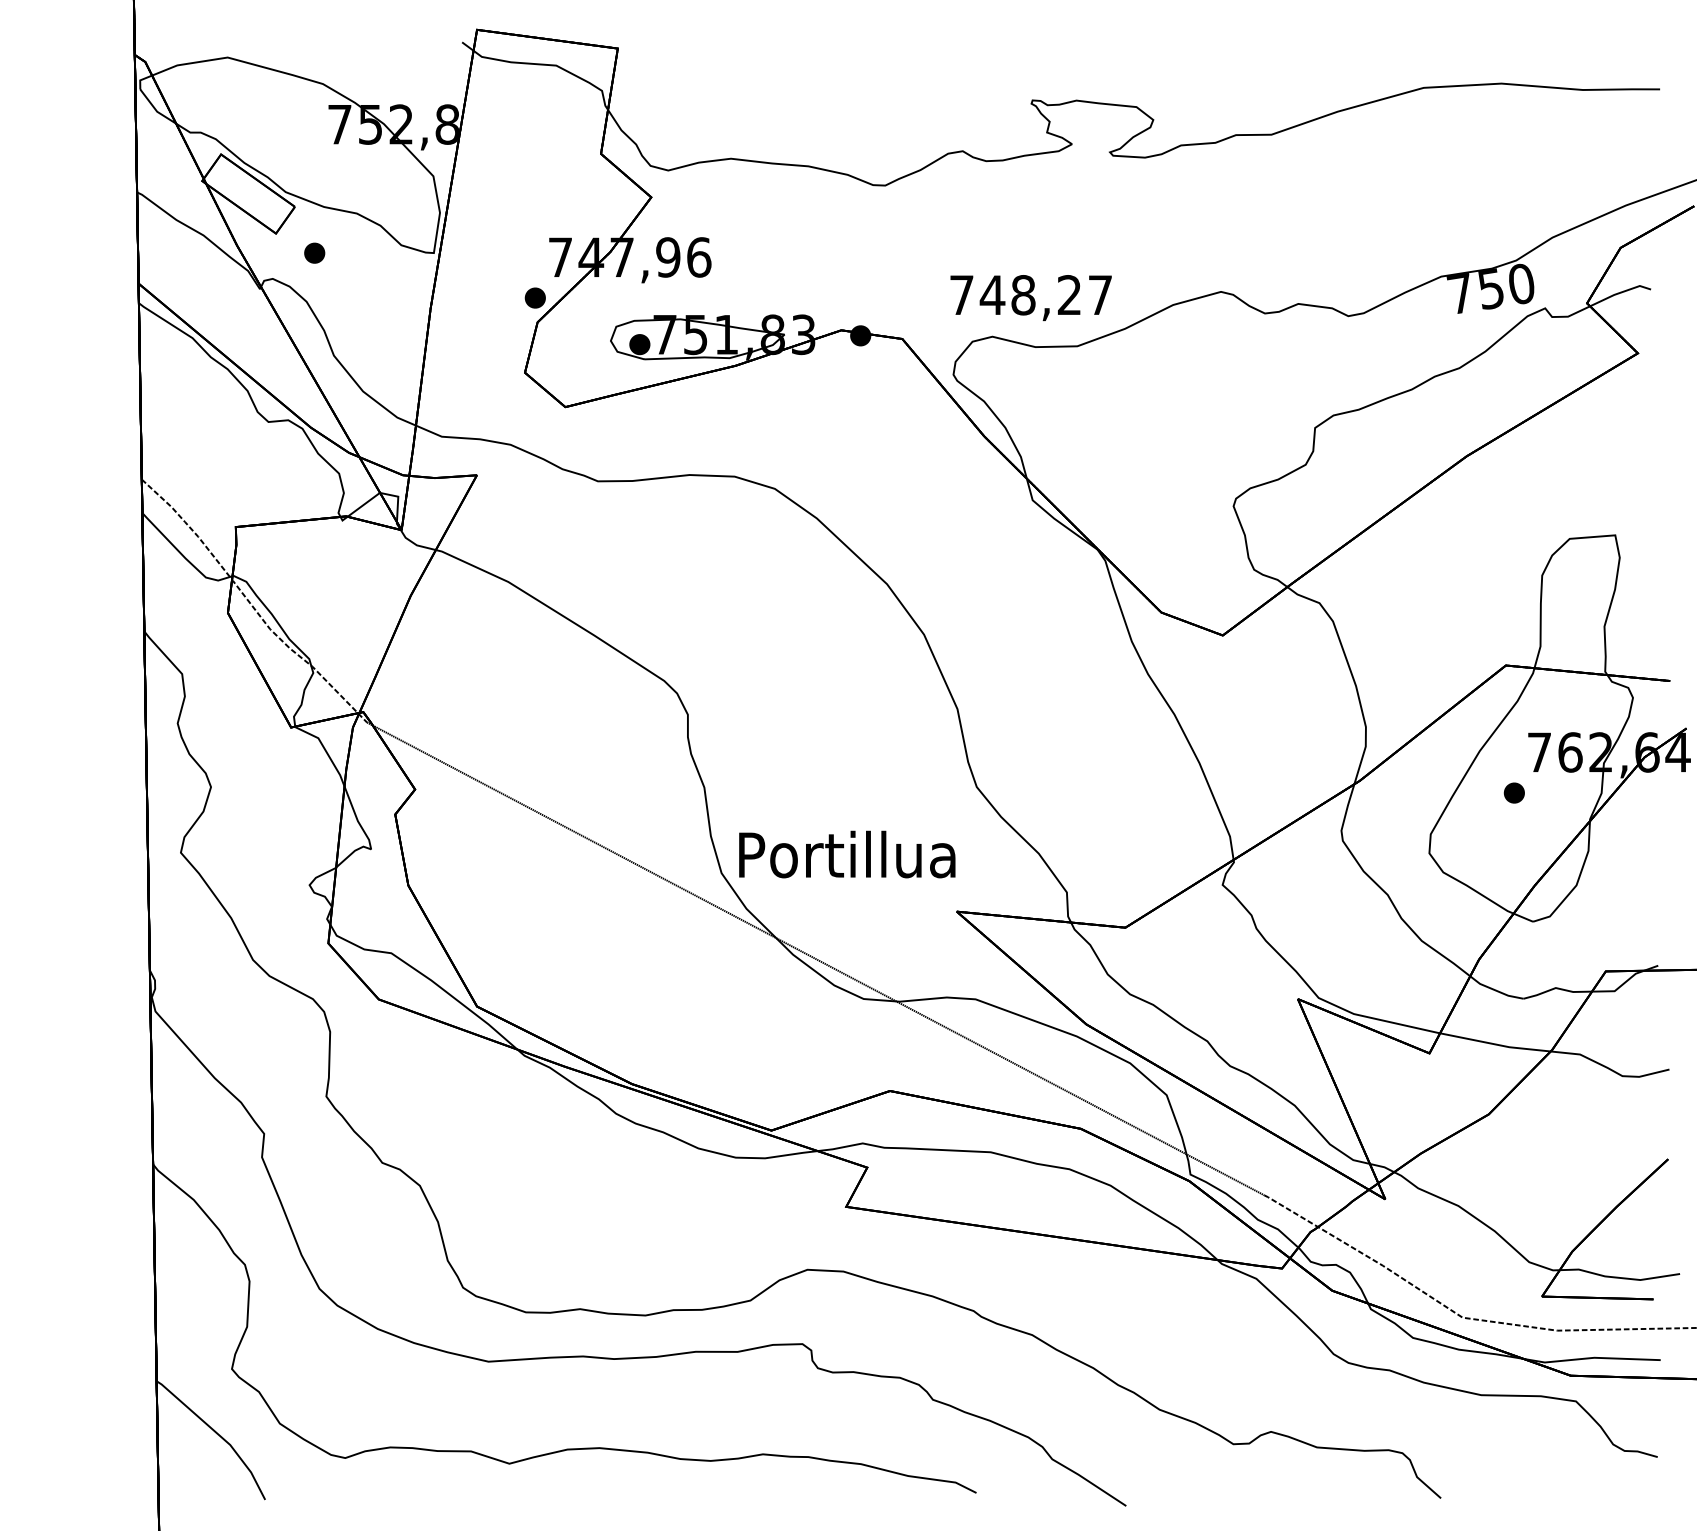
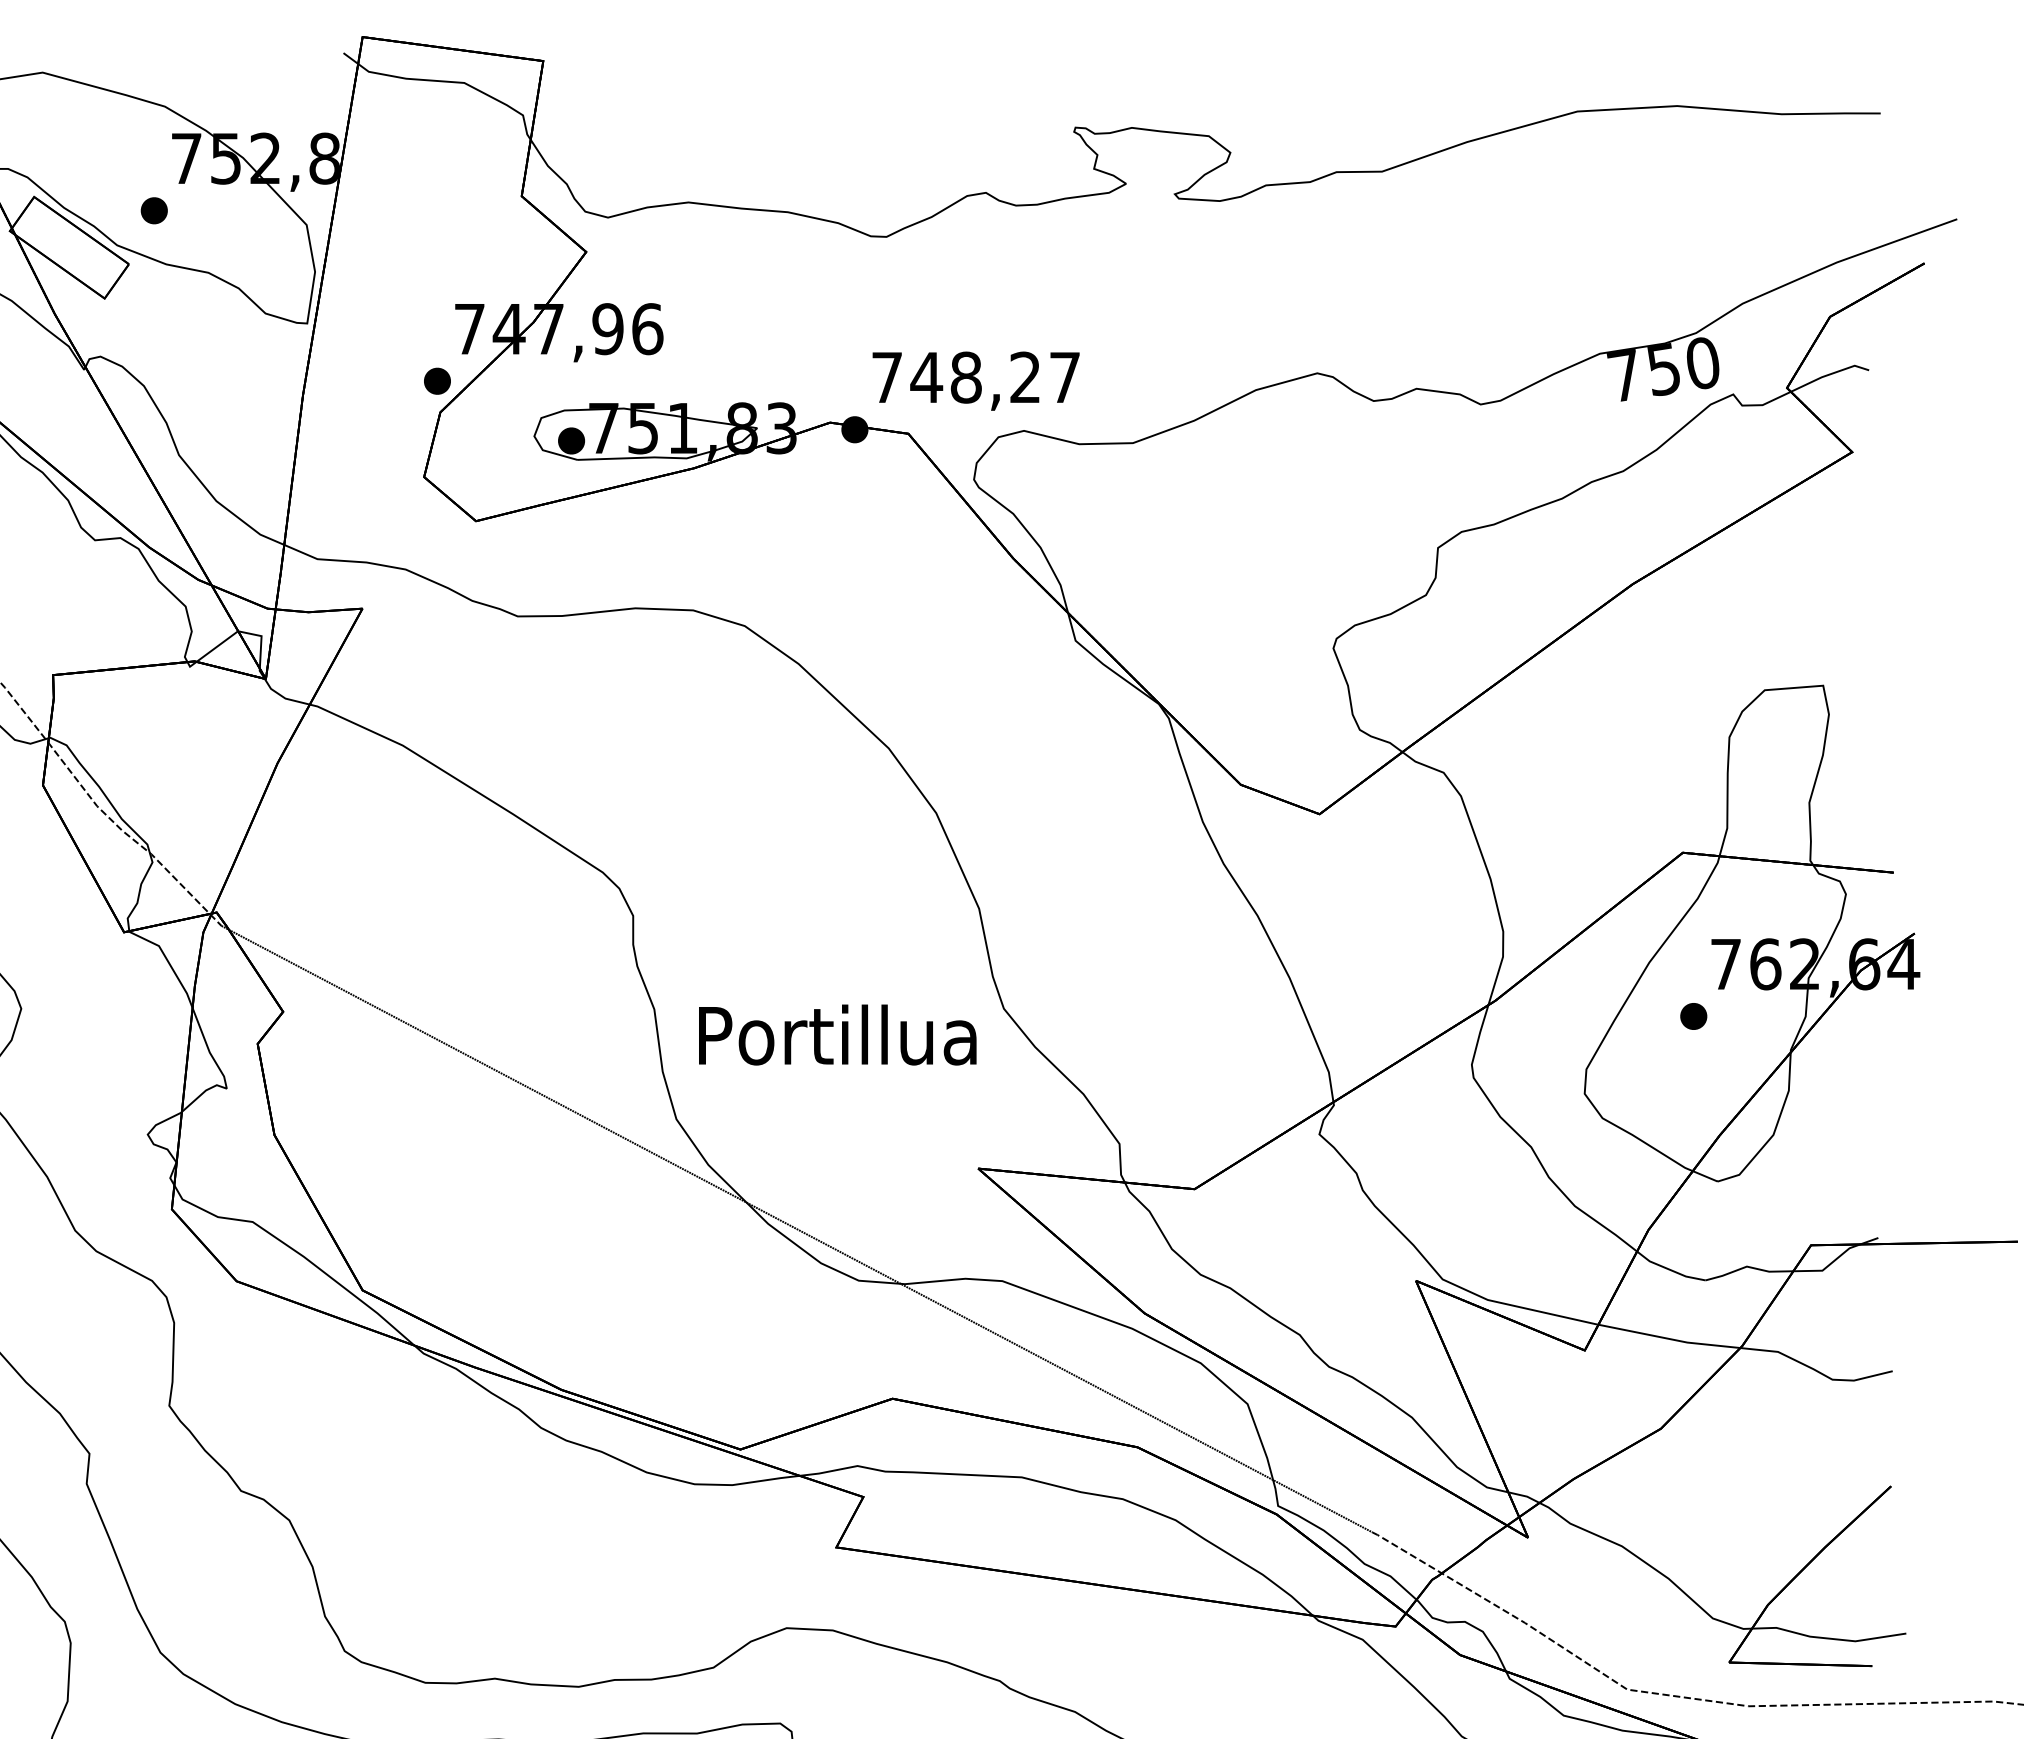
part: (314, 252) -> (154, 209), moved
text: (1030, 298) -> (975, 381), moved
text: (847, 854) -> (837, 1034), moved

